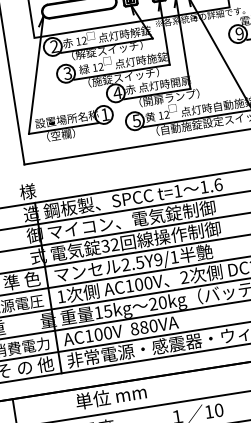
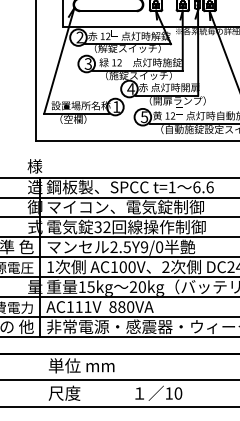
text: (203, 187) -> (196, 187), 1.6 -> 6.6
text: (174, 257) -> (159, 247), 2.5Y9/1 -> 2.5Y9/0
text: (103, 333) -> (83, 306), AC100V -> AC111V

